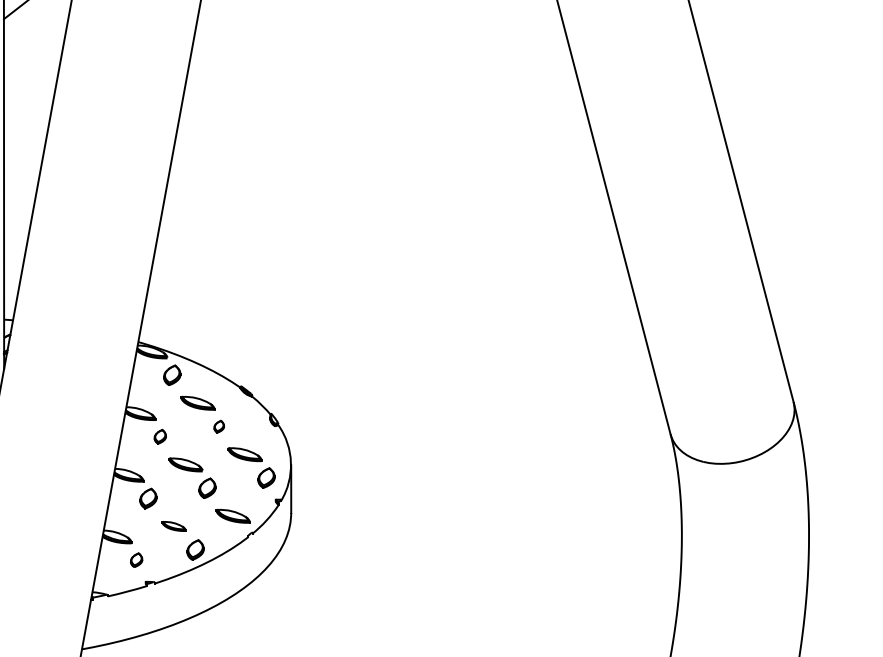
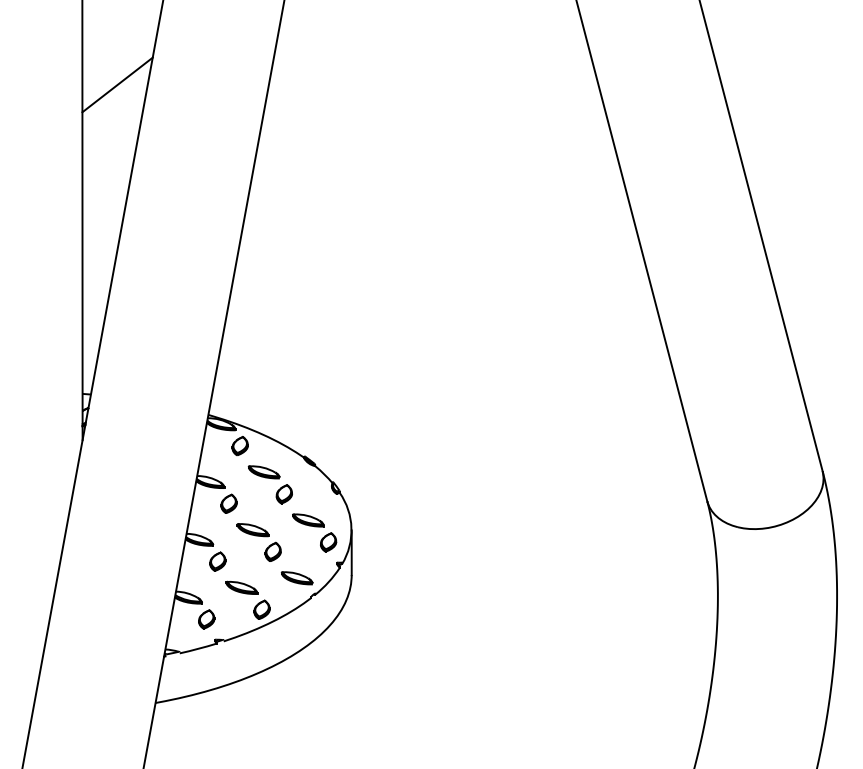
part: (218, 426) -> (283, 494), size x1.67
part: (159, 436) -> (228, 503), size x1.43
part: (173, 526) -> (241, 587), size x1.43
part: (136, 560) -> (206, 619), size x1.43

